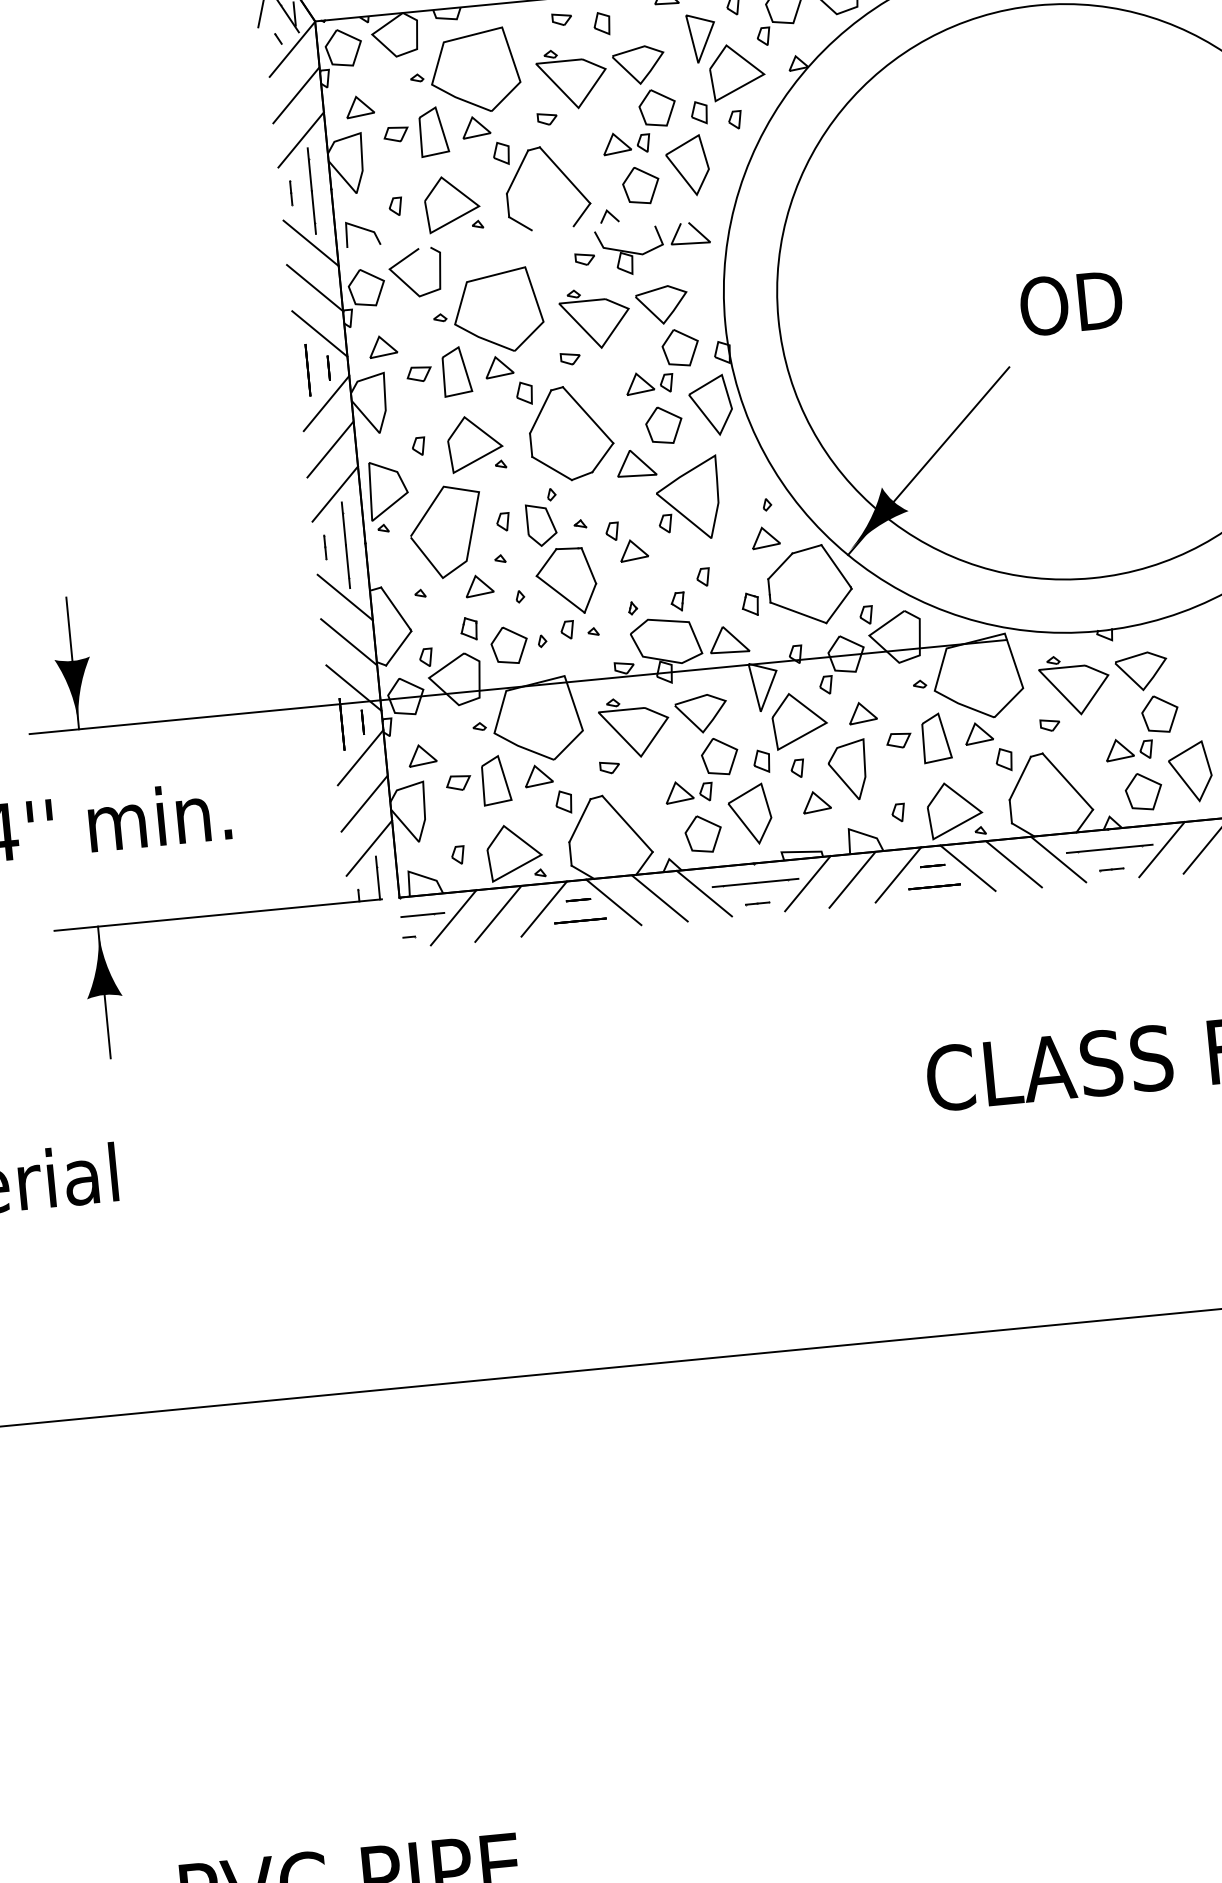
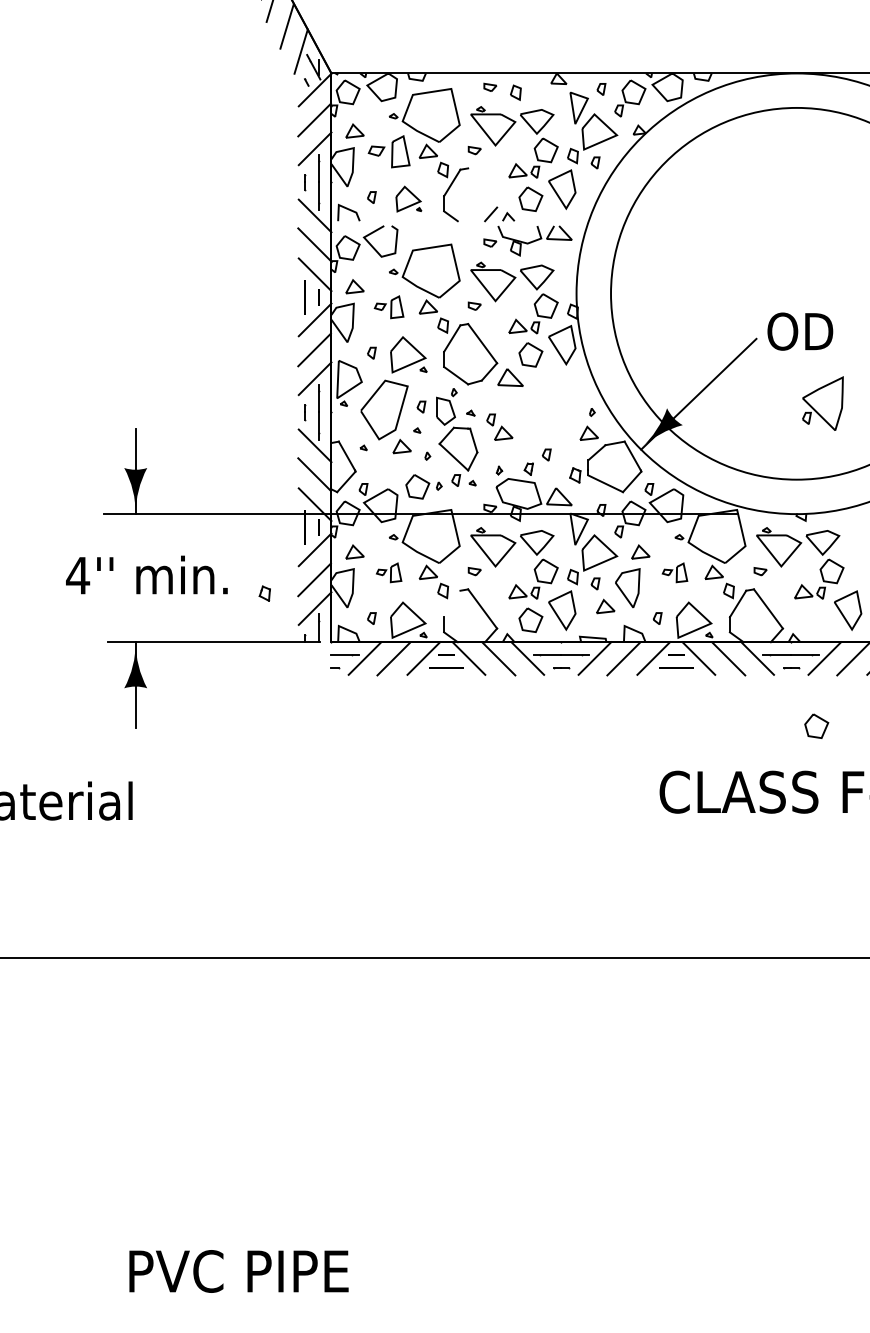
line: (564, 174) -> (482, 187), removed
part: (452, 202) -> (408, 198), size x0.7
text: (1071, 303) -> (800, 331), moved
part: (437, 371) -> (388, 306), size x0.7
part: (687, 498) -> (822, 403), moved
part: (468, 628) -> (264, 593), moved
part: (917, 739) -> (674, 572), size x0.6
part: (477, 781) -> (388, 572), size x0.6
part: (1143, 790) -> (816, 725), moved
line: (580, 820) -> (452, 603), removed

